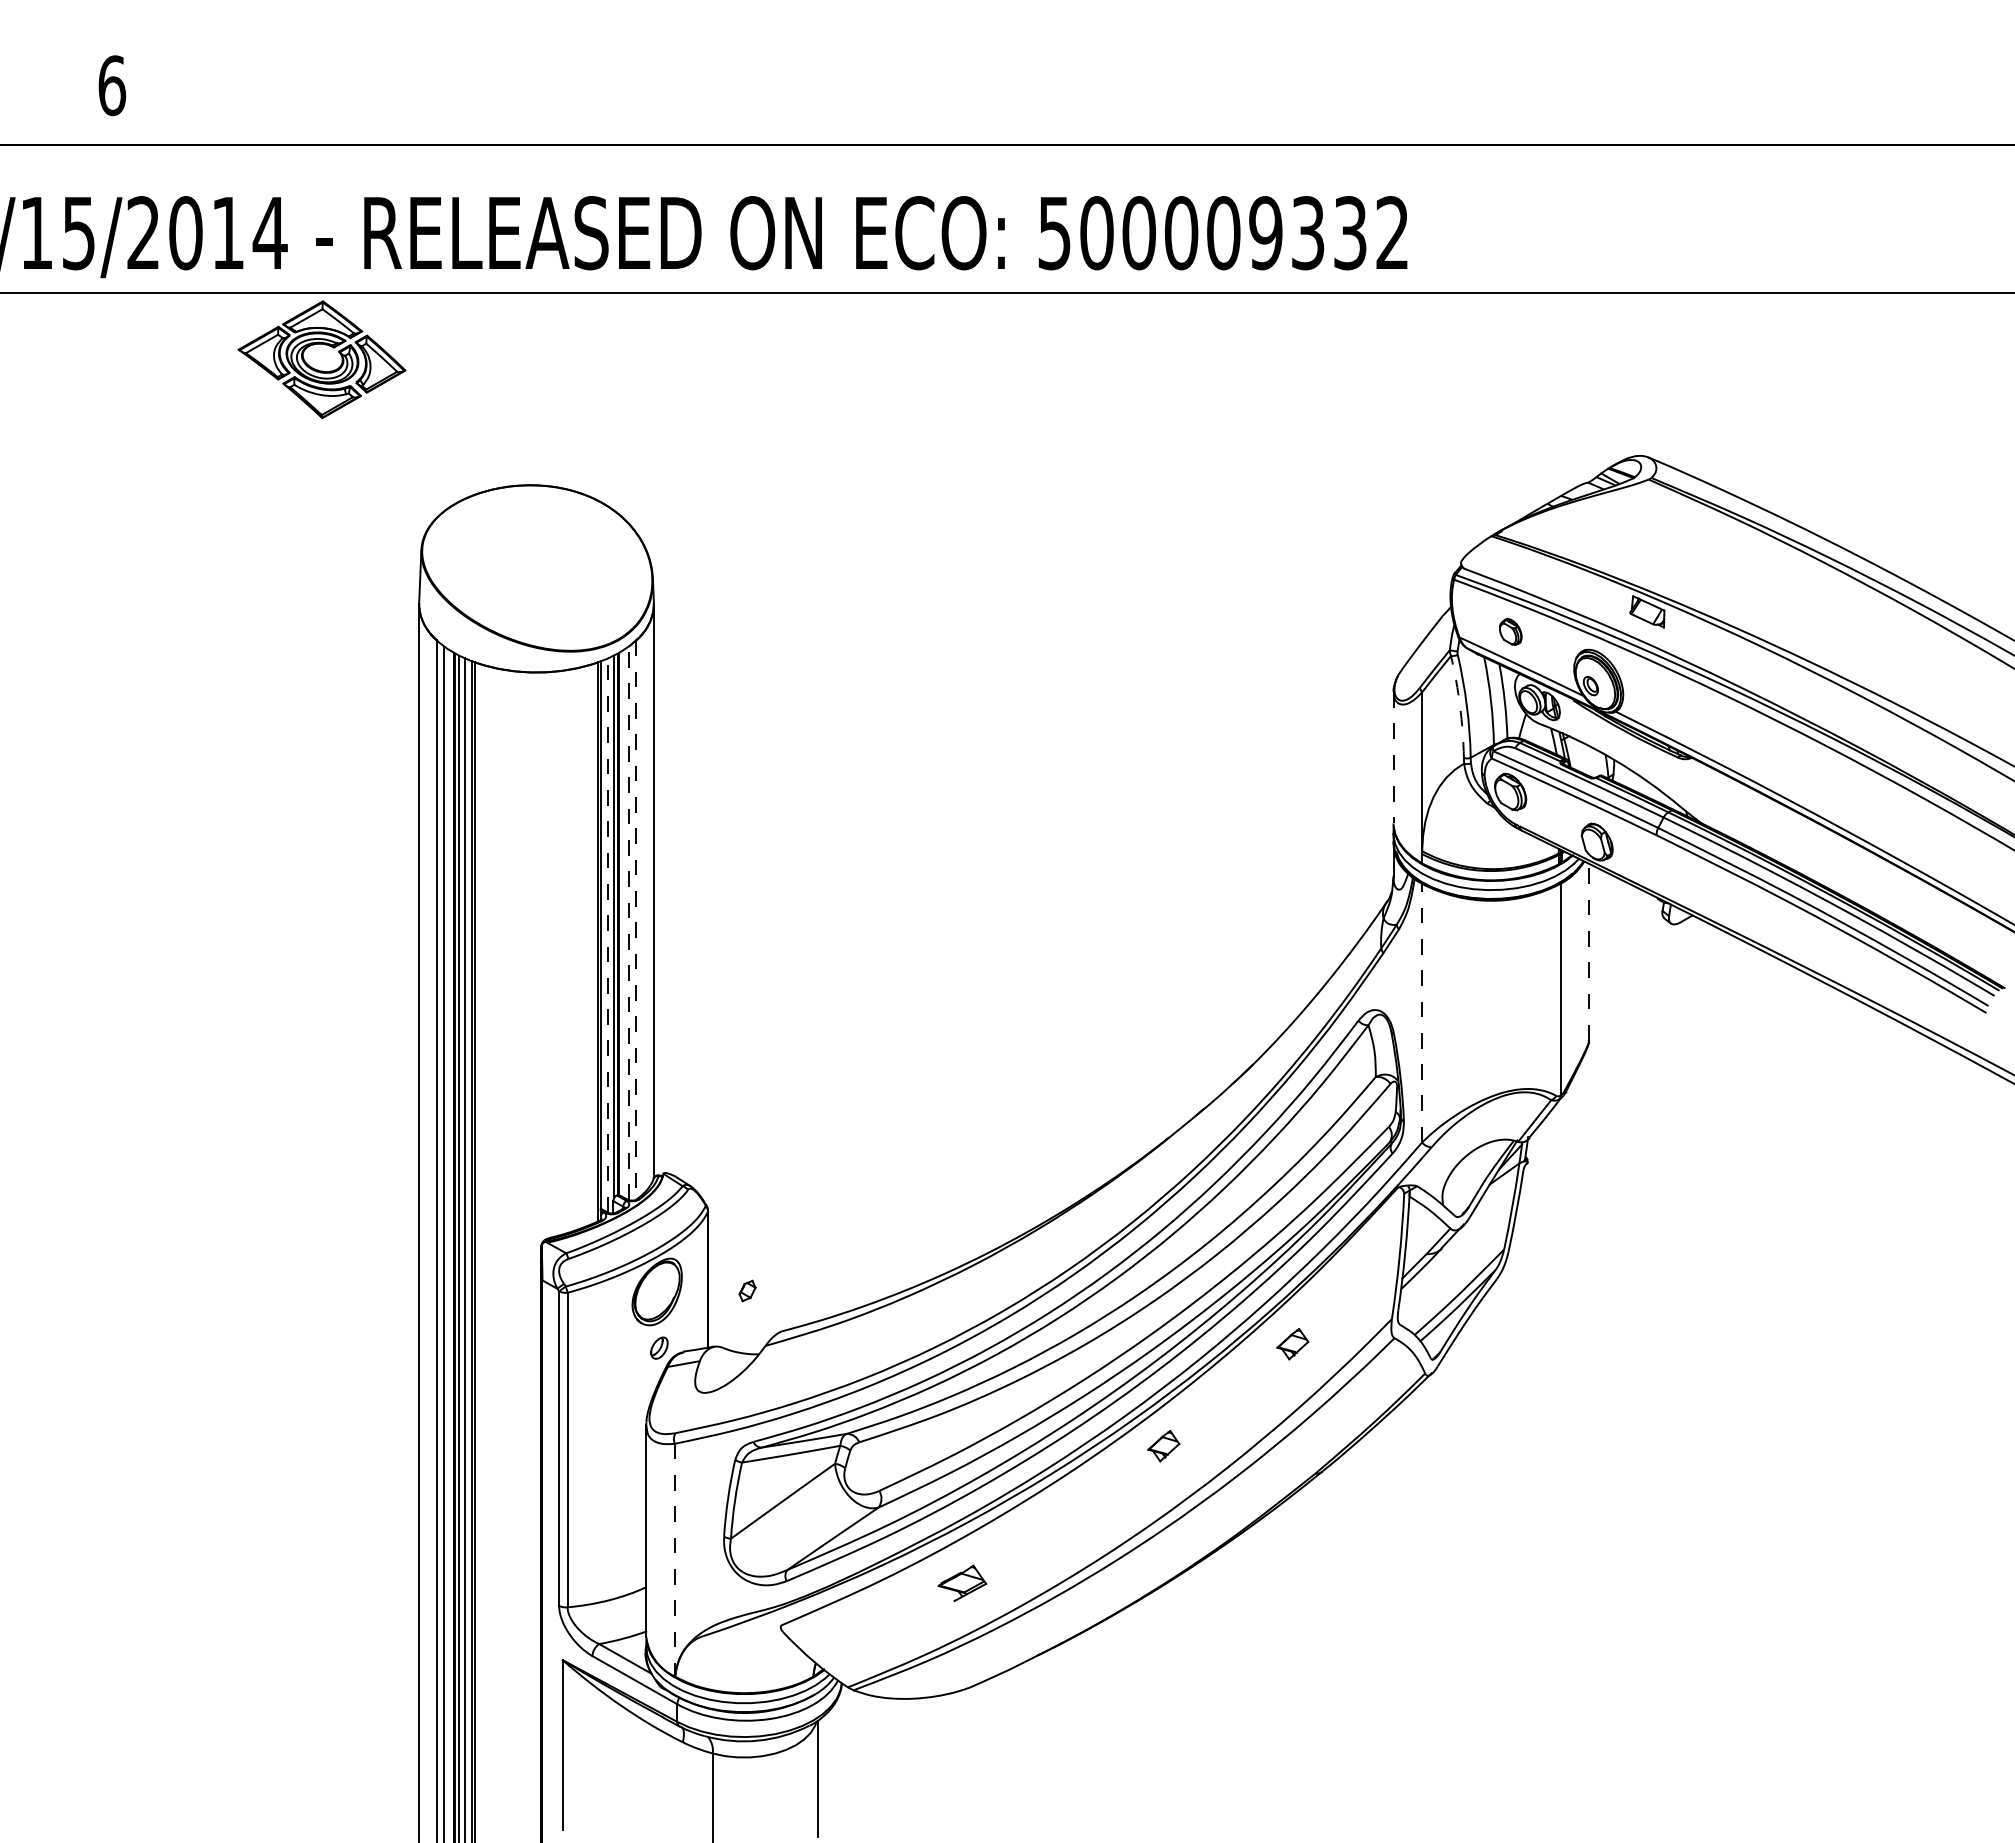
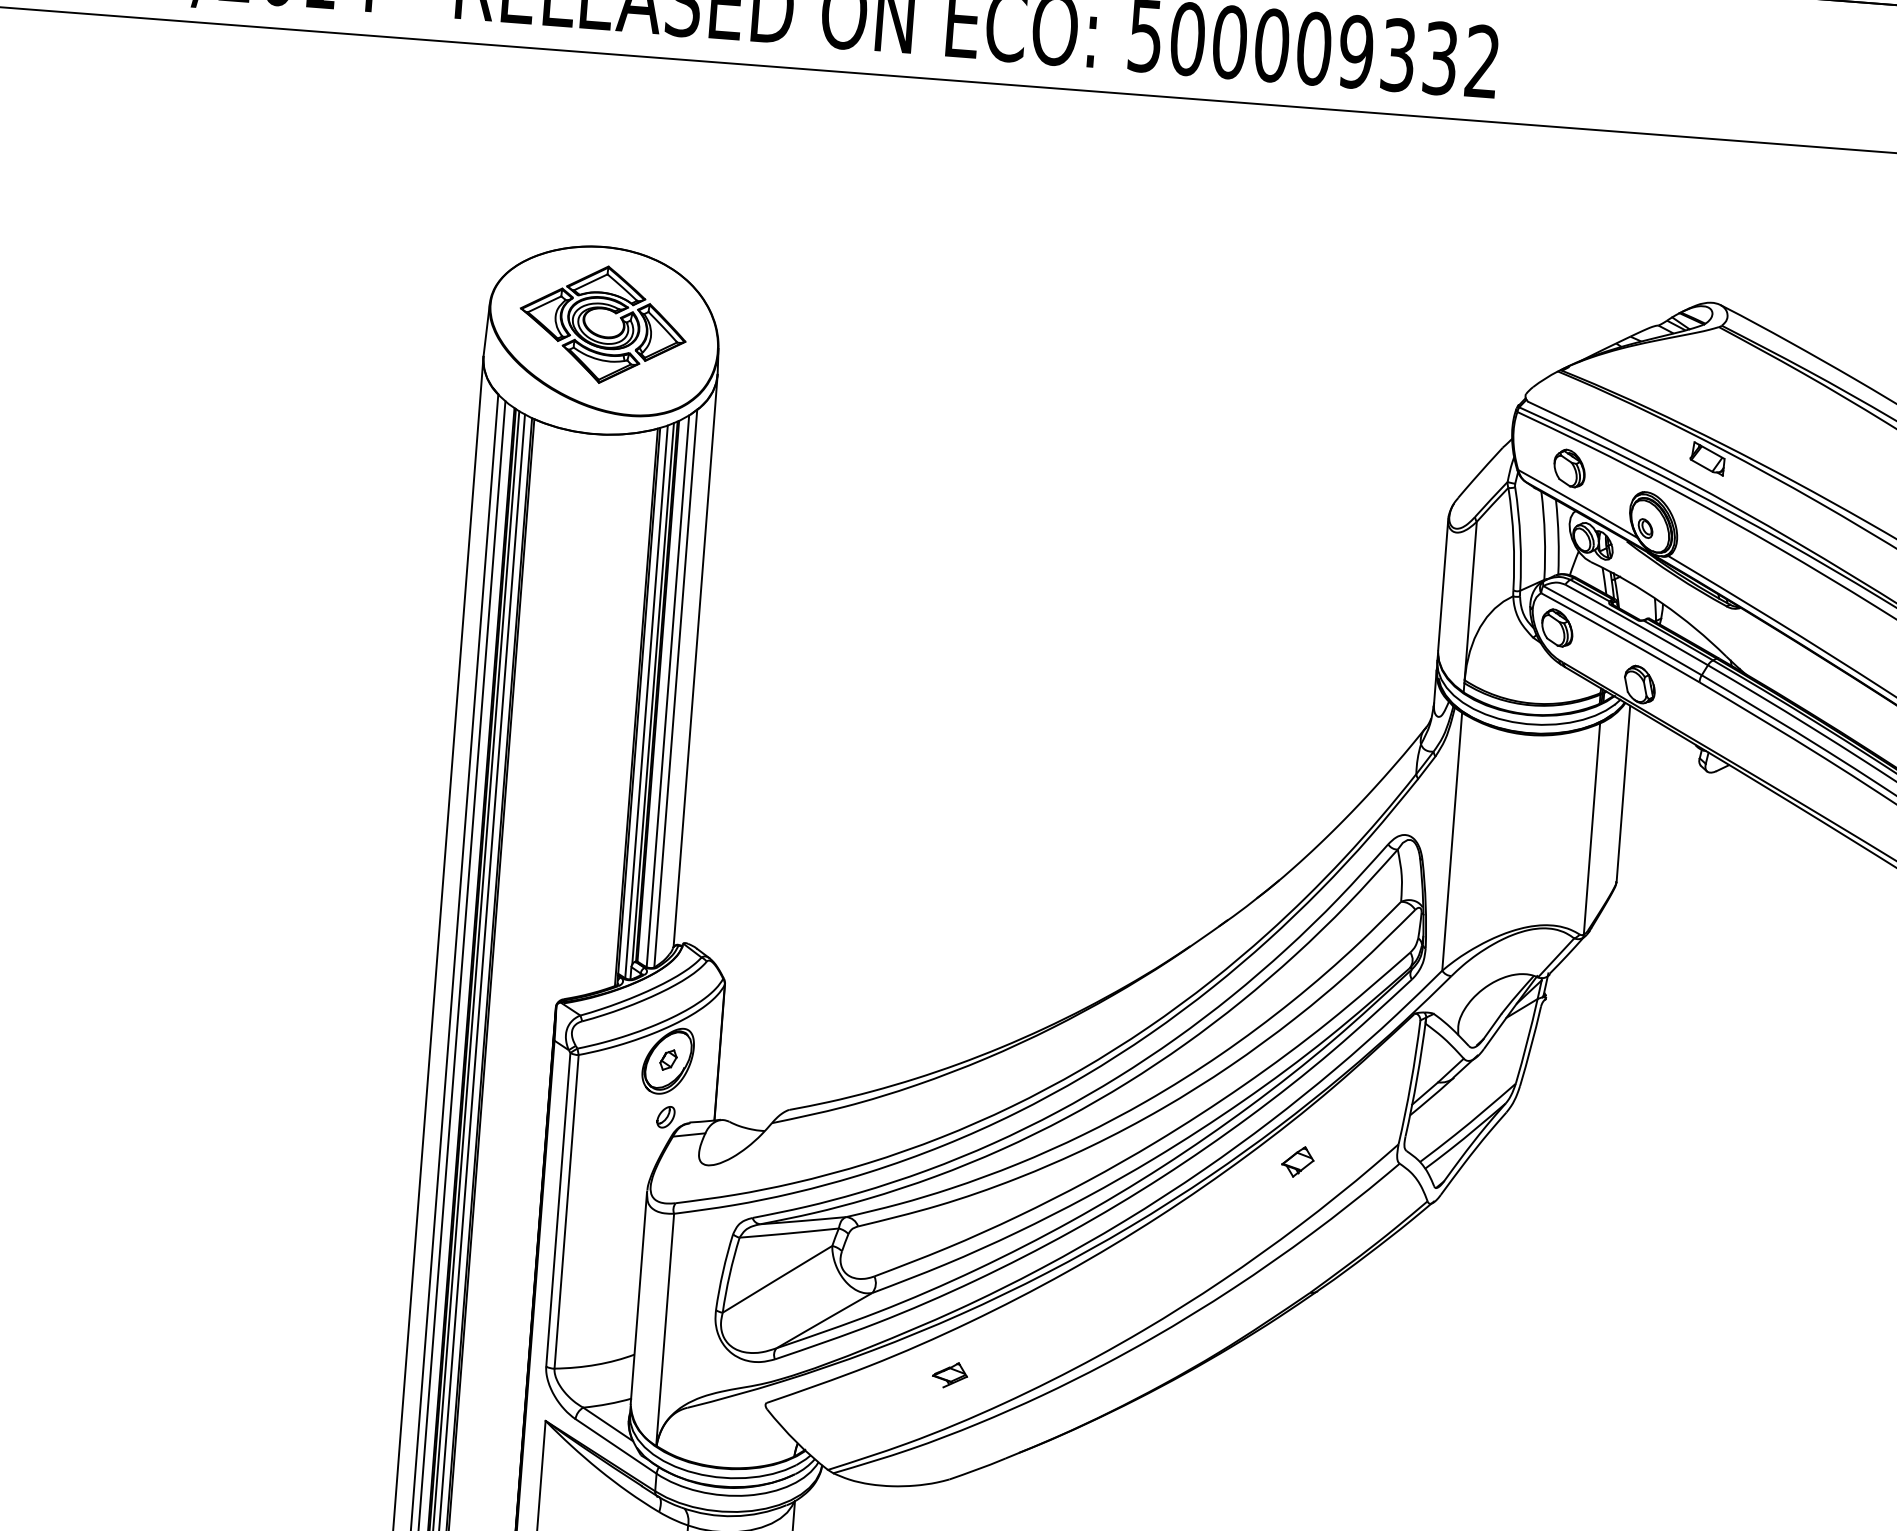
part: (318, 369) -> (598, 334), moved
part: (1510, 631) -> (1569, 467), size x1.43
arc: (1460, 706) -> (1513, 538), dashed -> solid
line: (1393, 757) -> (1443, 584), dashed -> solid
line: (636, 920) -> (675, 689), dashed -> solid
line: (628, 923) -> (667, 691), dashed -> solid
line: (608, 935) -> (646, 701), dashed -> solid
line: (1589, 951) -> (1623, 793), dashed -> solid
line: (1422, 1012) -> (1452, 841), dashed -> solid
part: (747, 1290) -> (668, 1059), moved
part: (1163, 1446) -> (1161, 1253), removed
line: (674, 1560) -> (664, 1330), dashed -> solid
part: (962, 1583) -> (950, 1375), size x0.71

